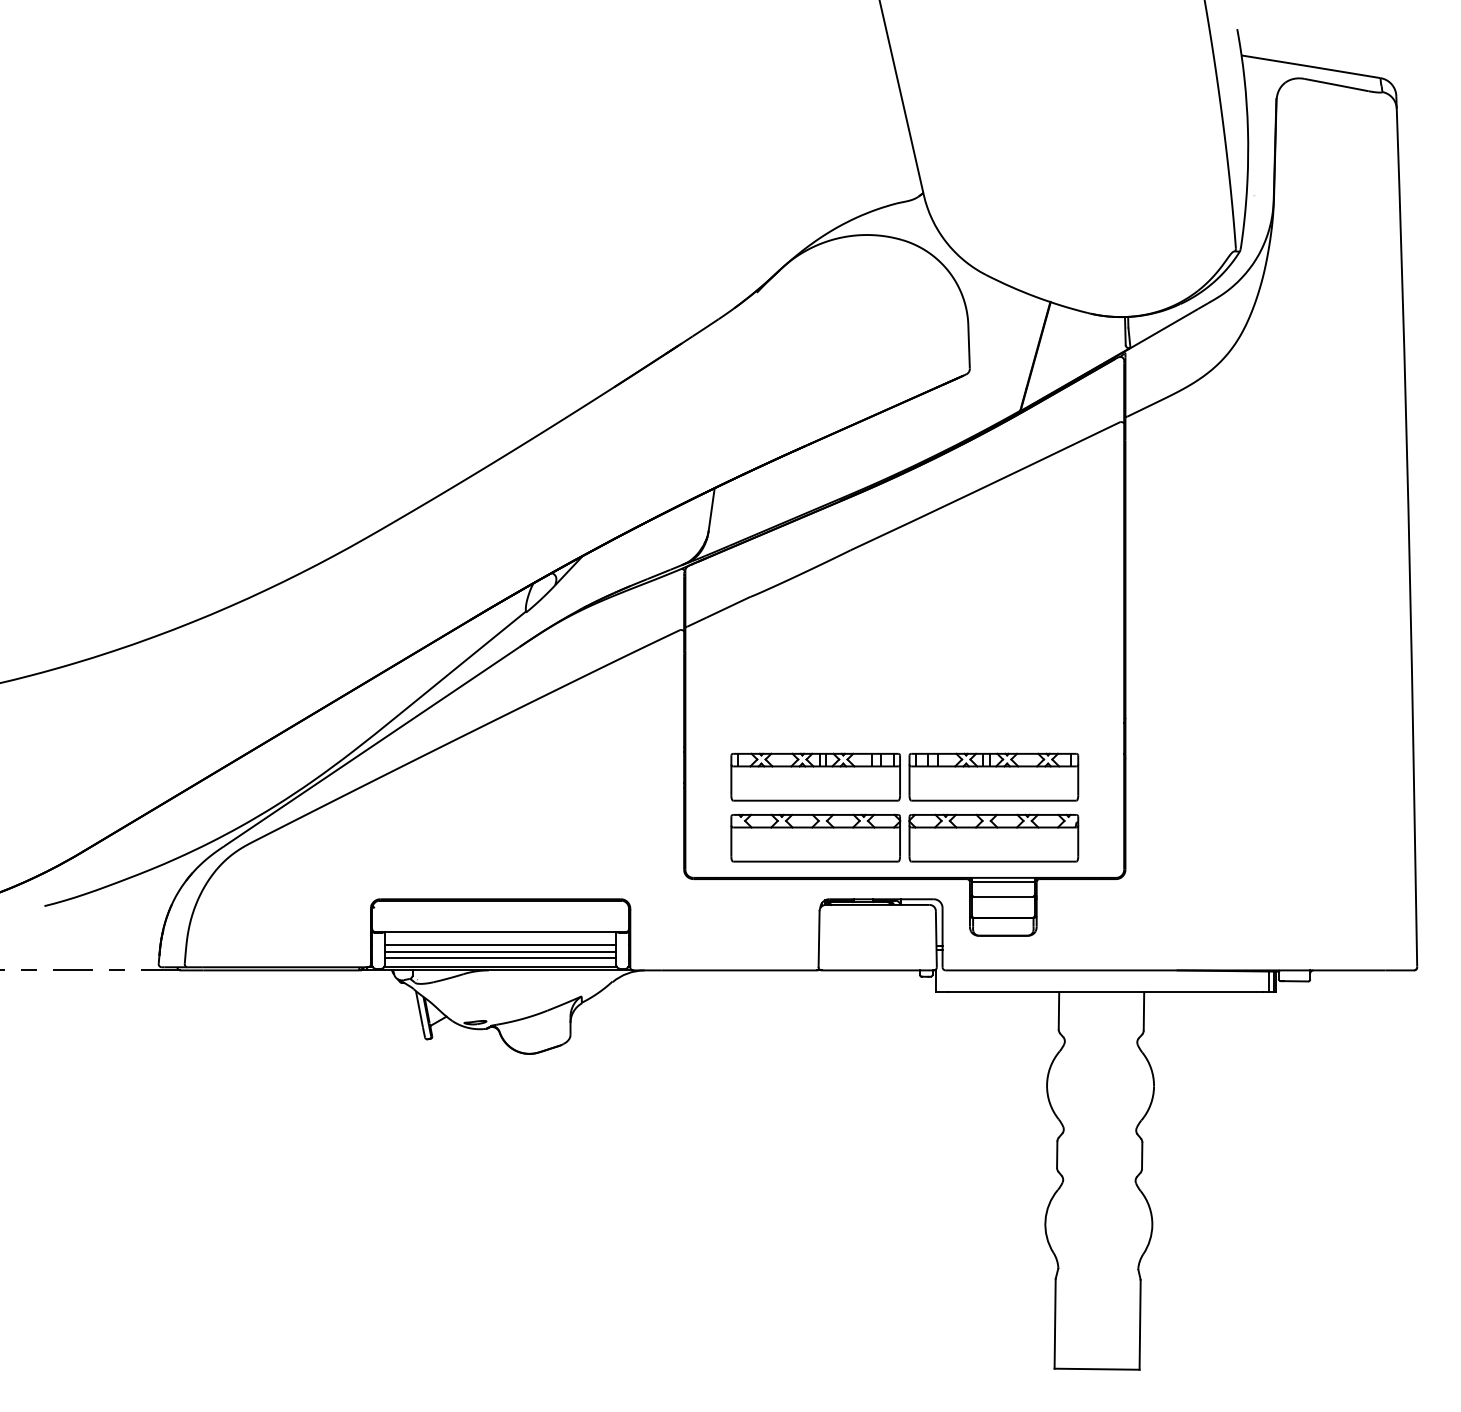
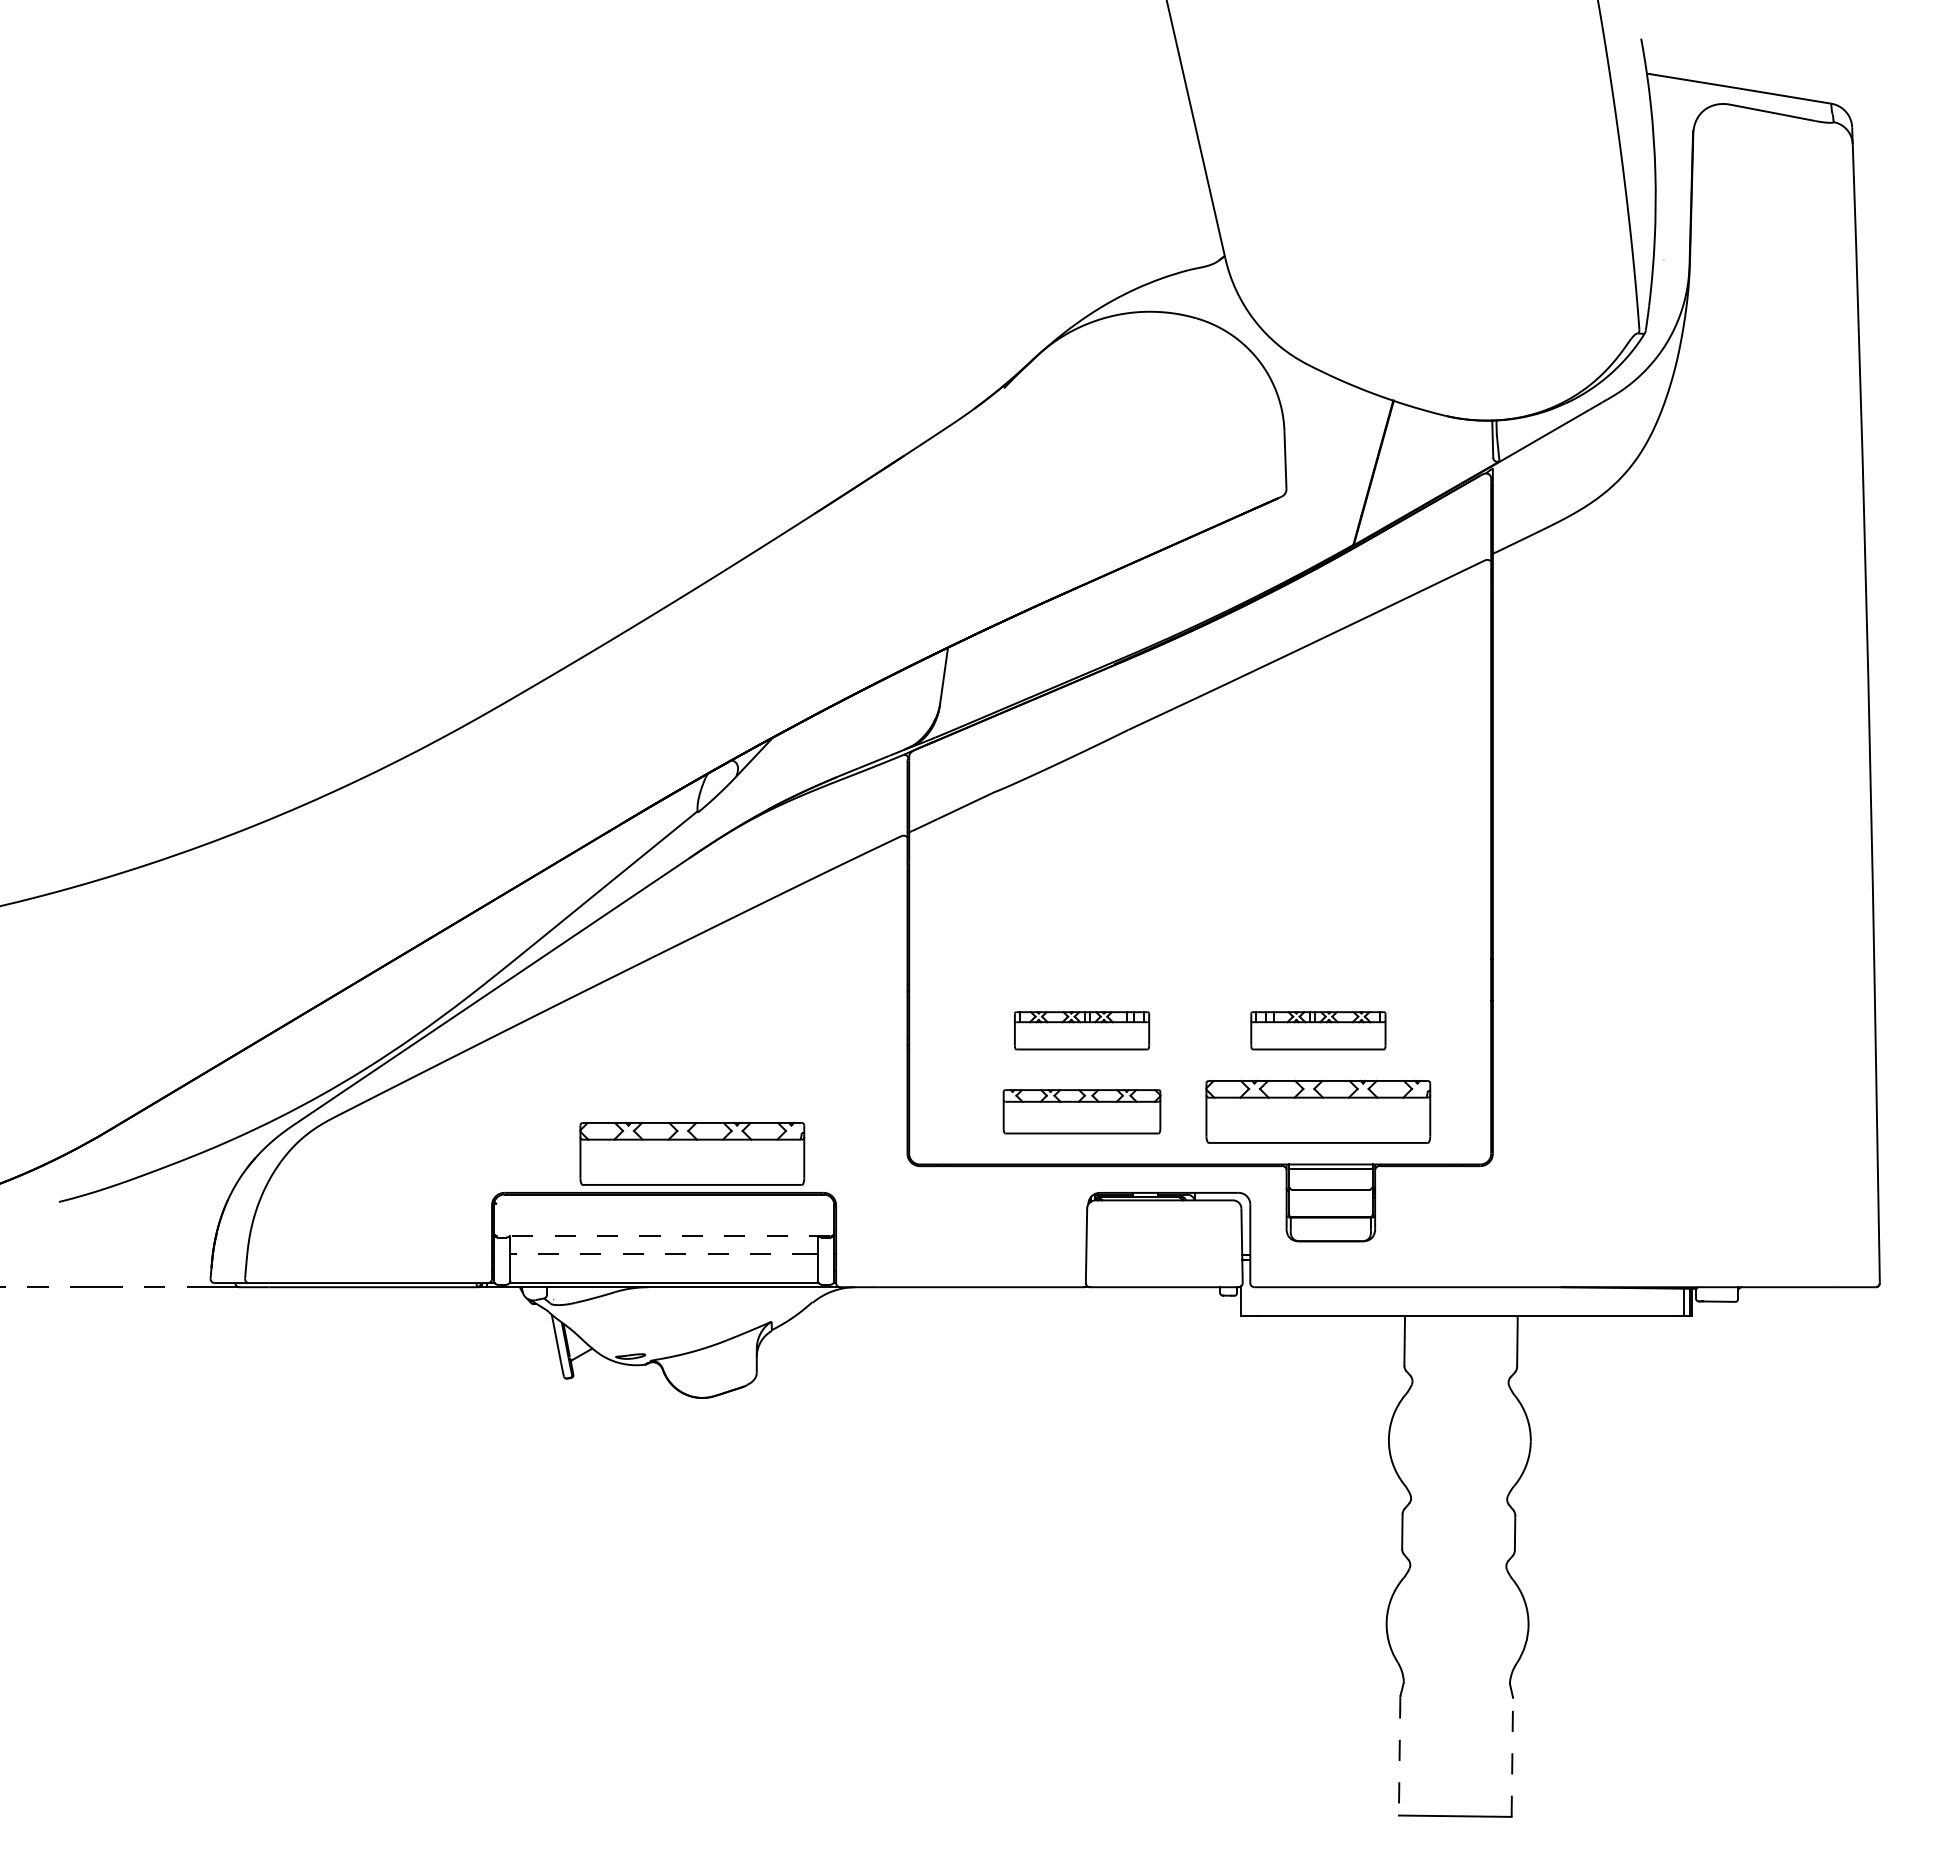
part: (815, 776) -> (1081, 1030), size x0.6
part: (993, 776) -> (1318, 1030), size x0.6
part: (815, 837) -> (1081, 1111), size x0.7
part: (522, 869) -> (692, 1153), added
line: (500, 932) -> (663, 1236), solid -> dashed
line: (500, 944) -> (663, 1253), solid -> dashed
line: (500, 951) -> (663, 1262), removed
line: (500, 957) -> (663, 1270), removed
line: (1055, 1324) -> (1399, 1756), solid -> dashed
line: (1140, 1324) -> (1512, 1757), solid -> dashed

